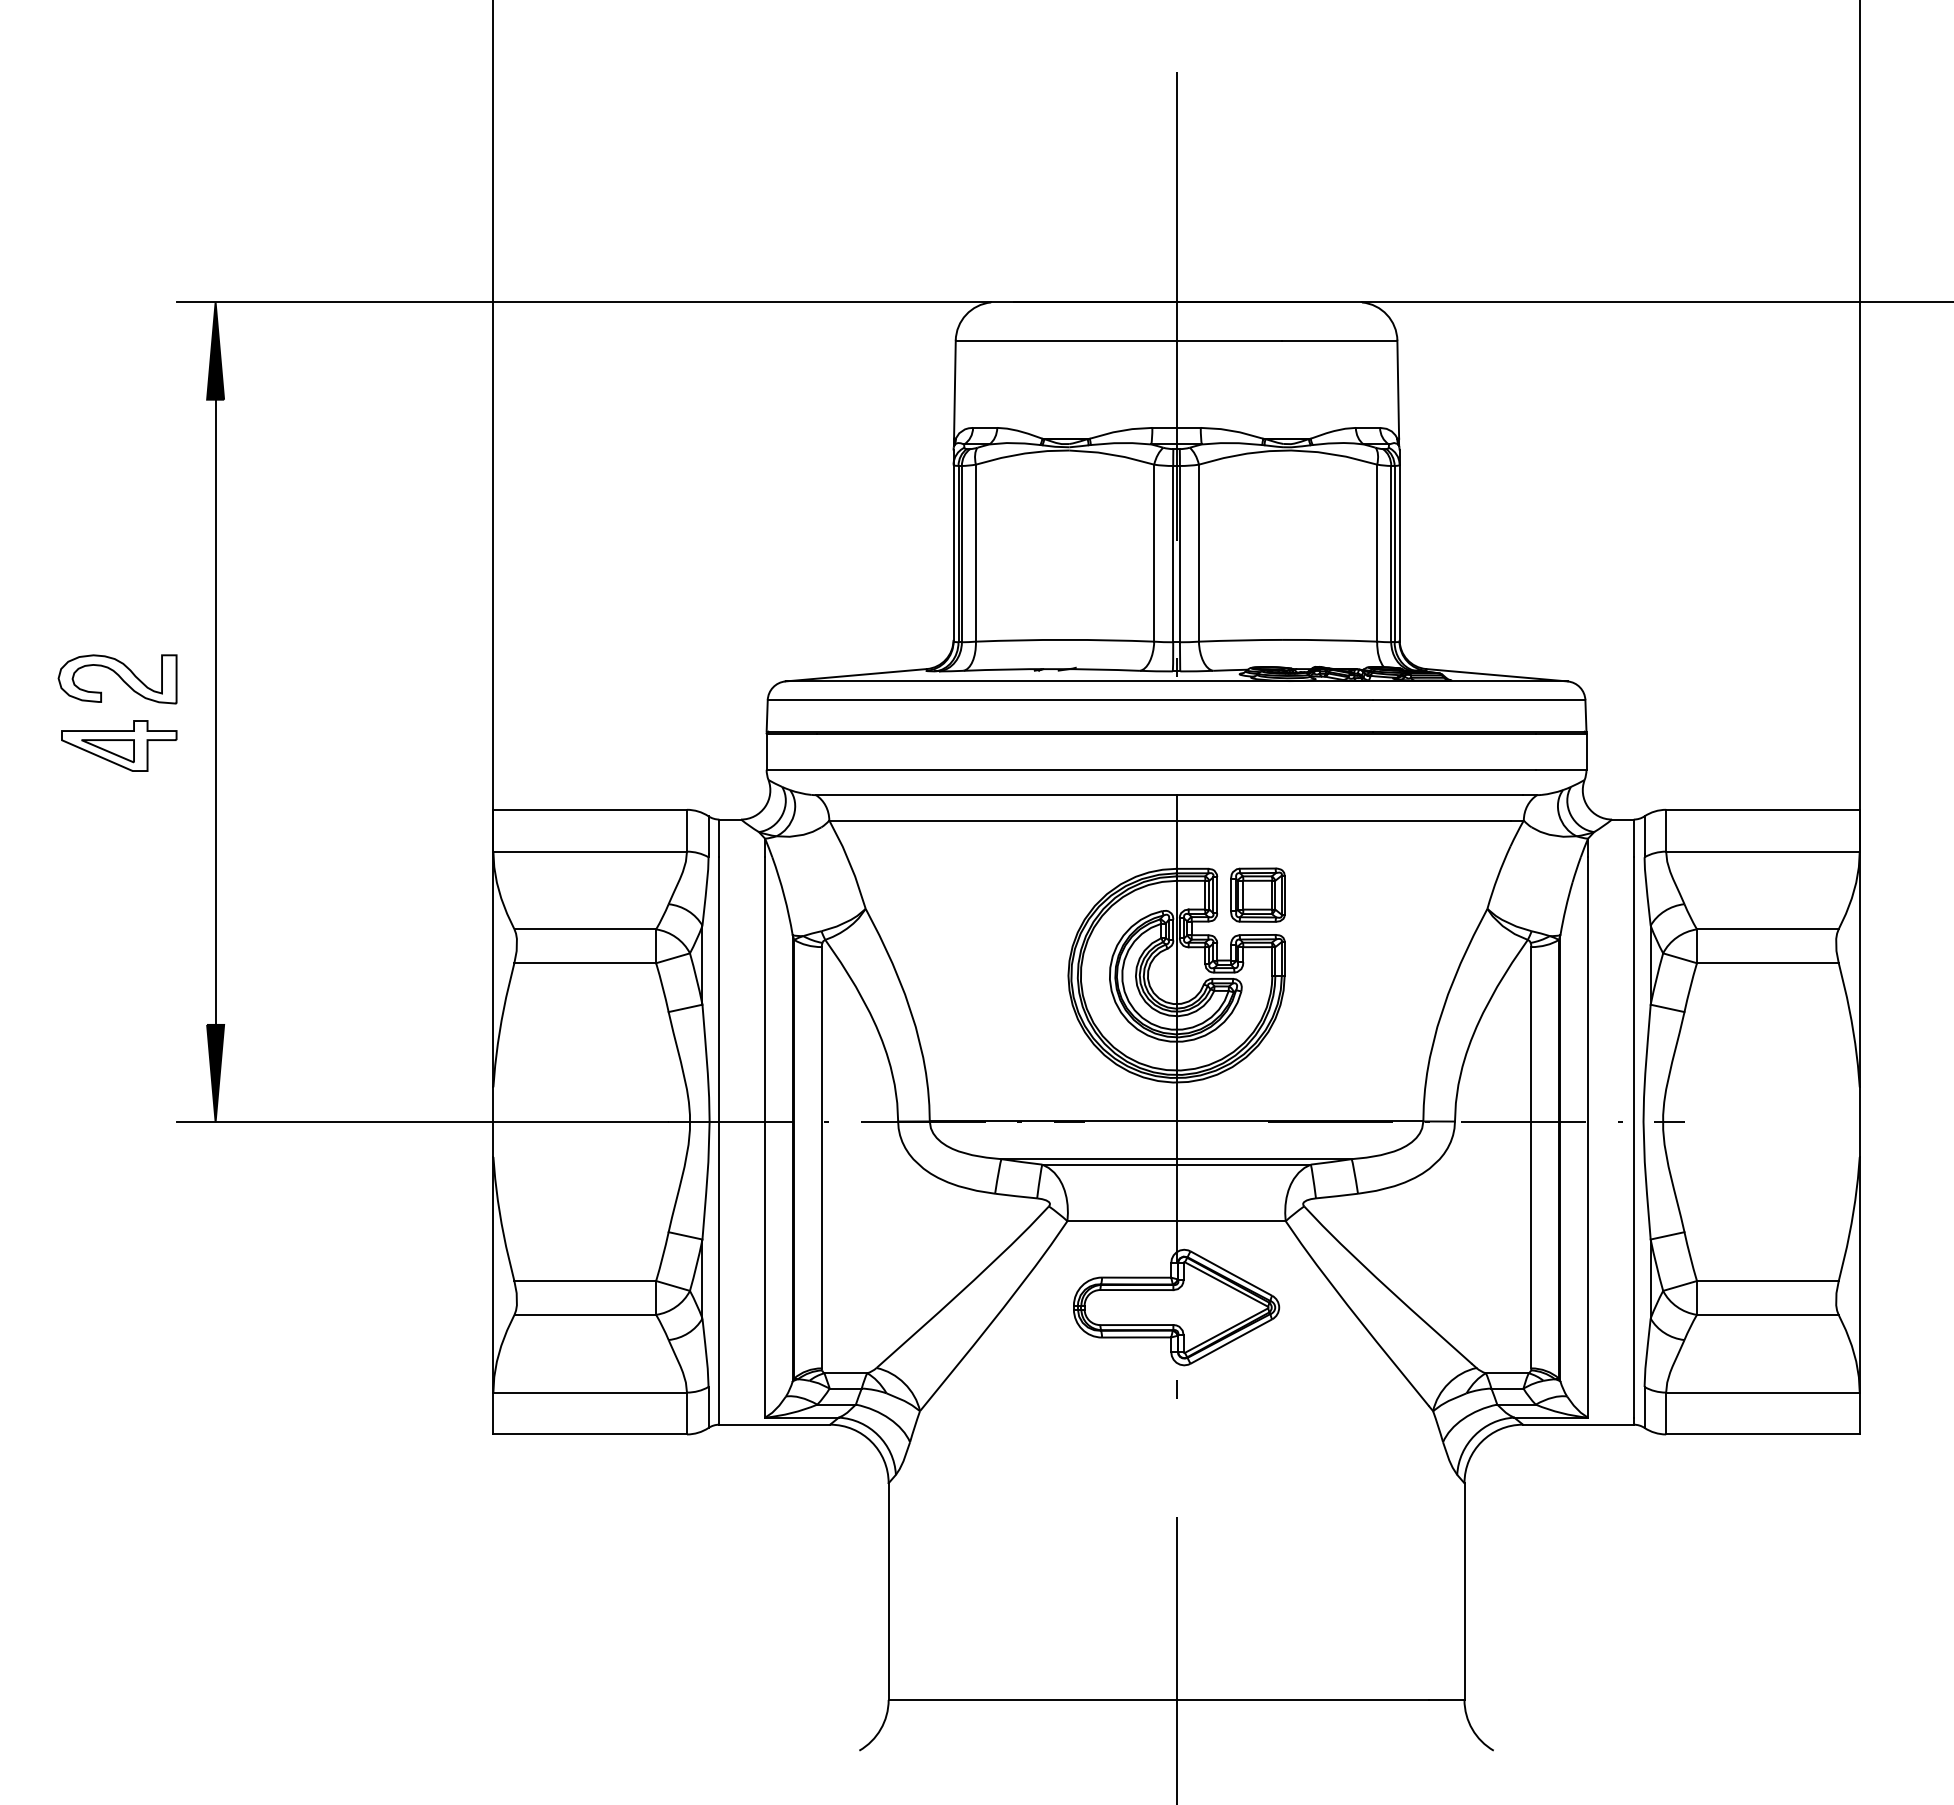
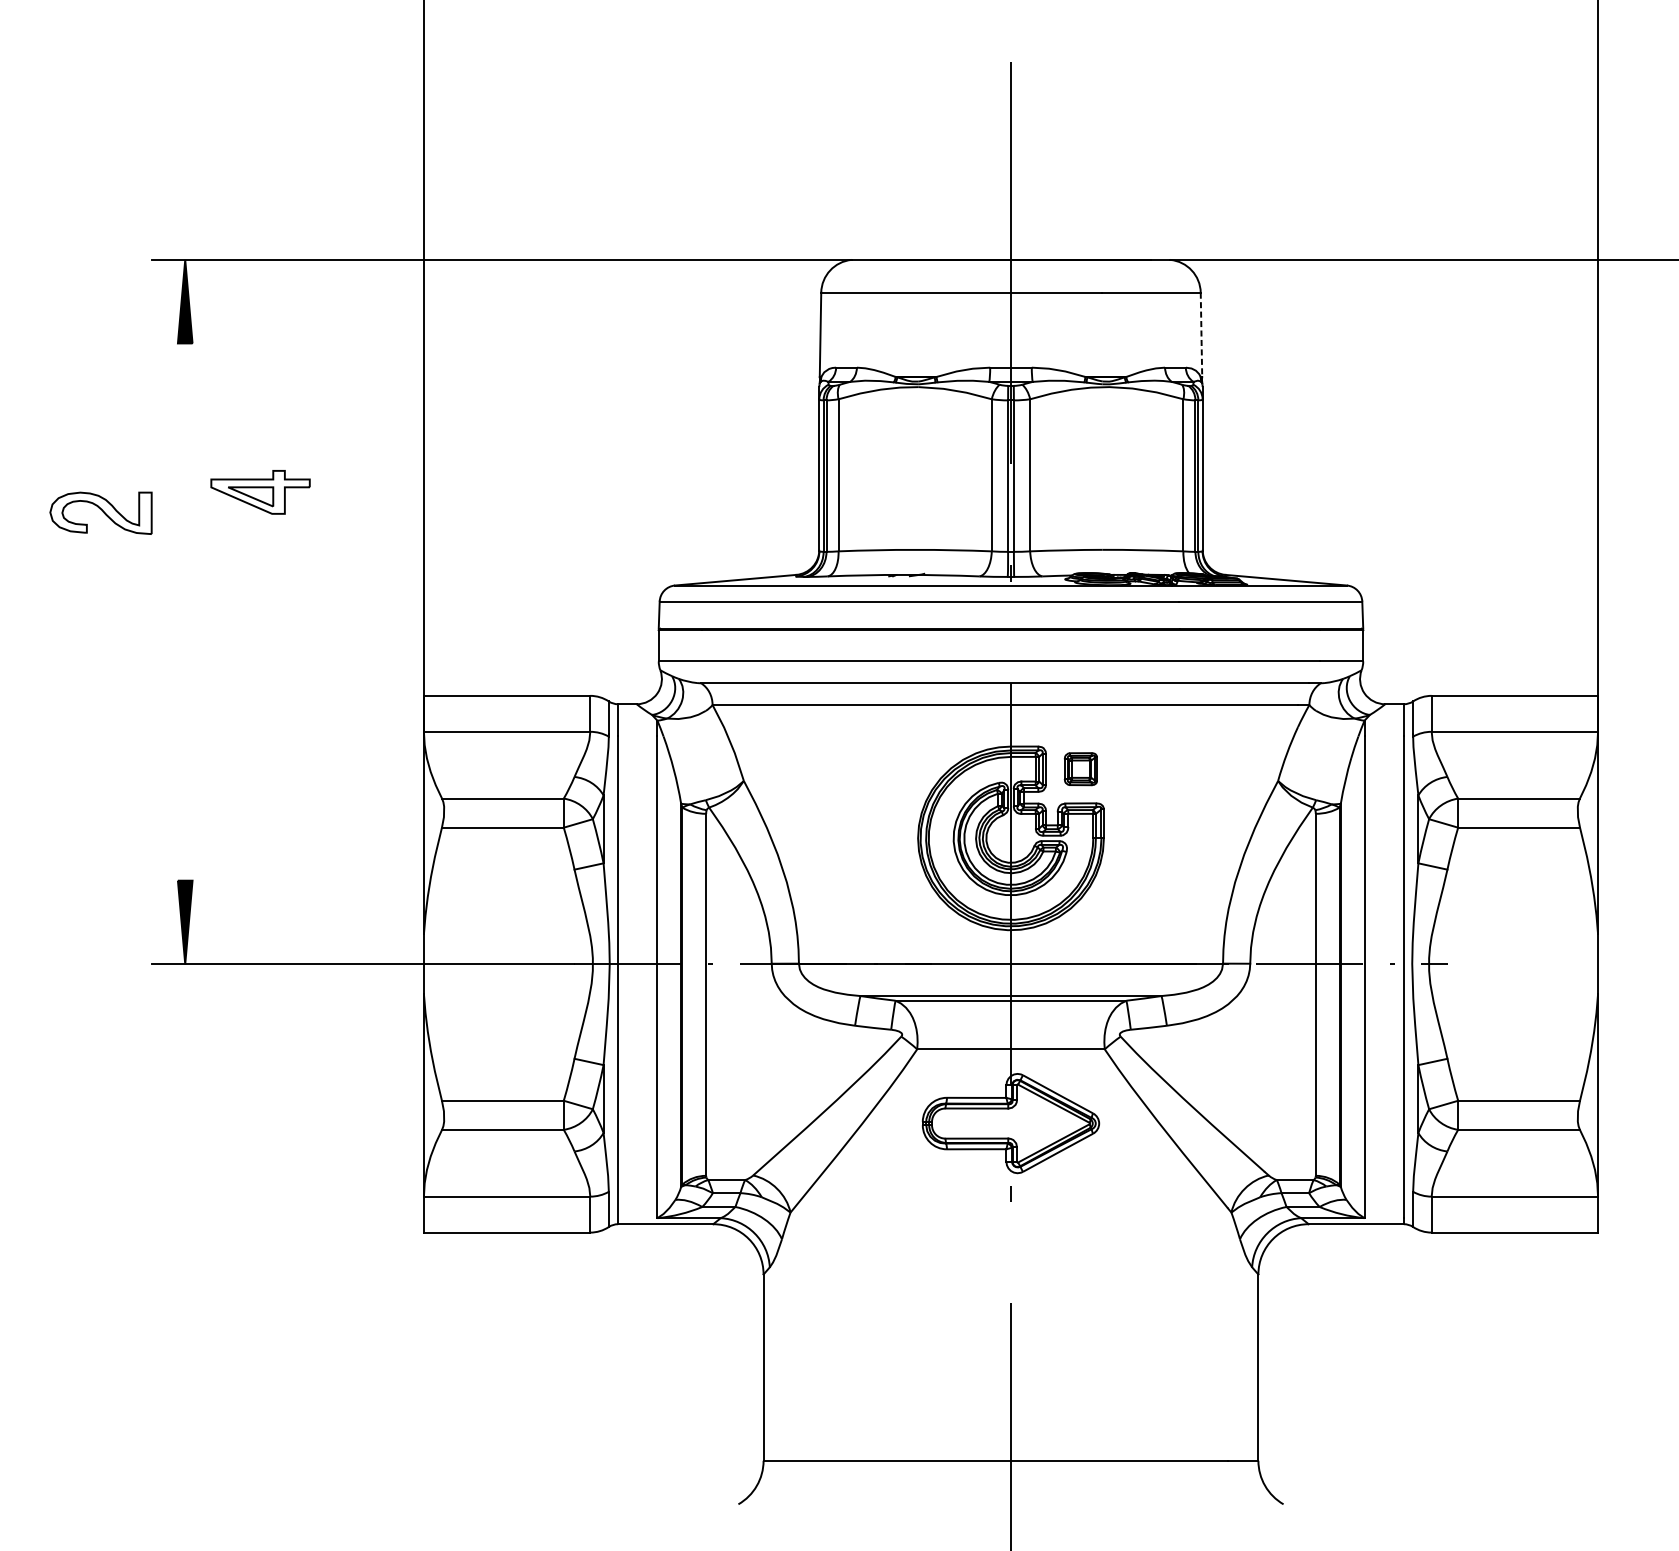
line: (1398, 390) -> (1201, 335), solid -> dashed
part: (117, 679) -> (100, 513), moved
line: (215, 711) -> (185, 611), removed
part: (119, 745) -> (260, 491), moved
part: (1257, 894) -> (1080, 768), size x0.7

